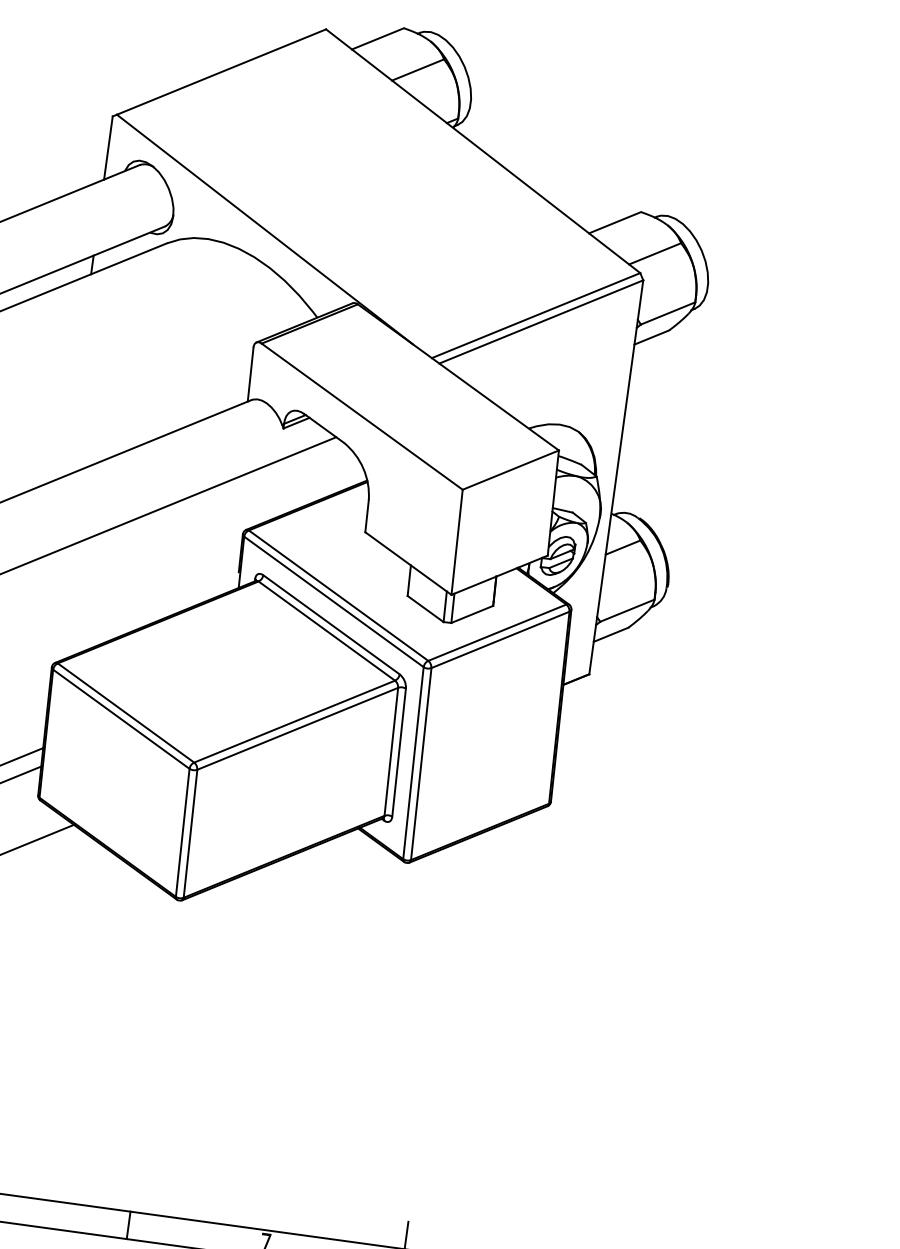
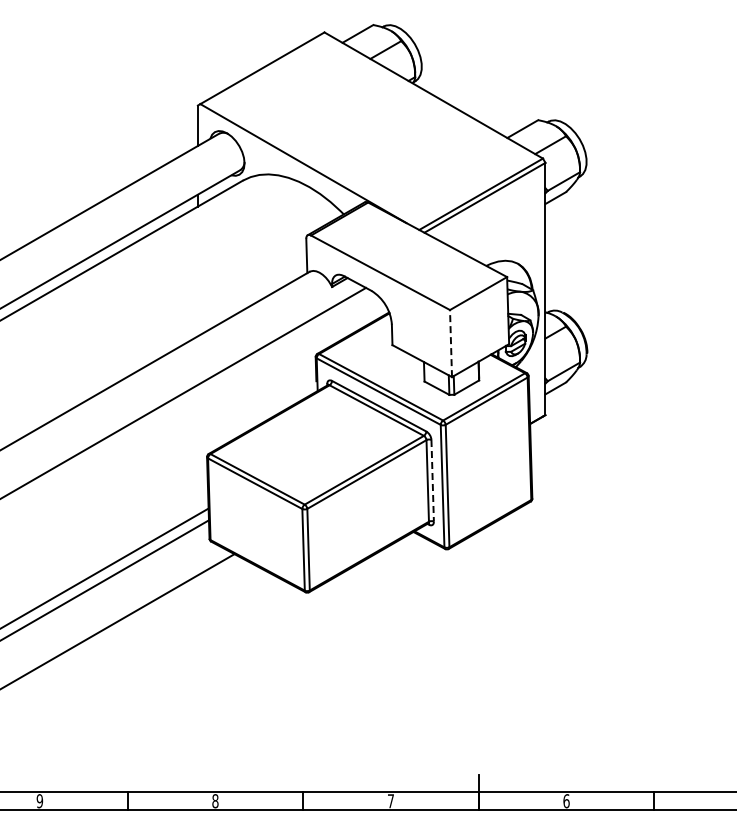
line: (457, 542) -> (451, 343), solid -> dashed
line: (398, 752) -> (432, 480), solid -> dashed

